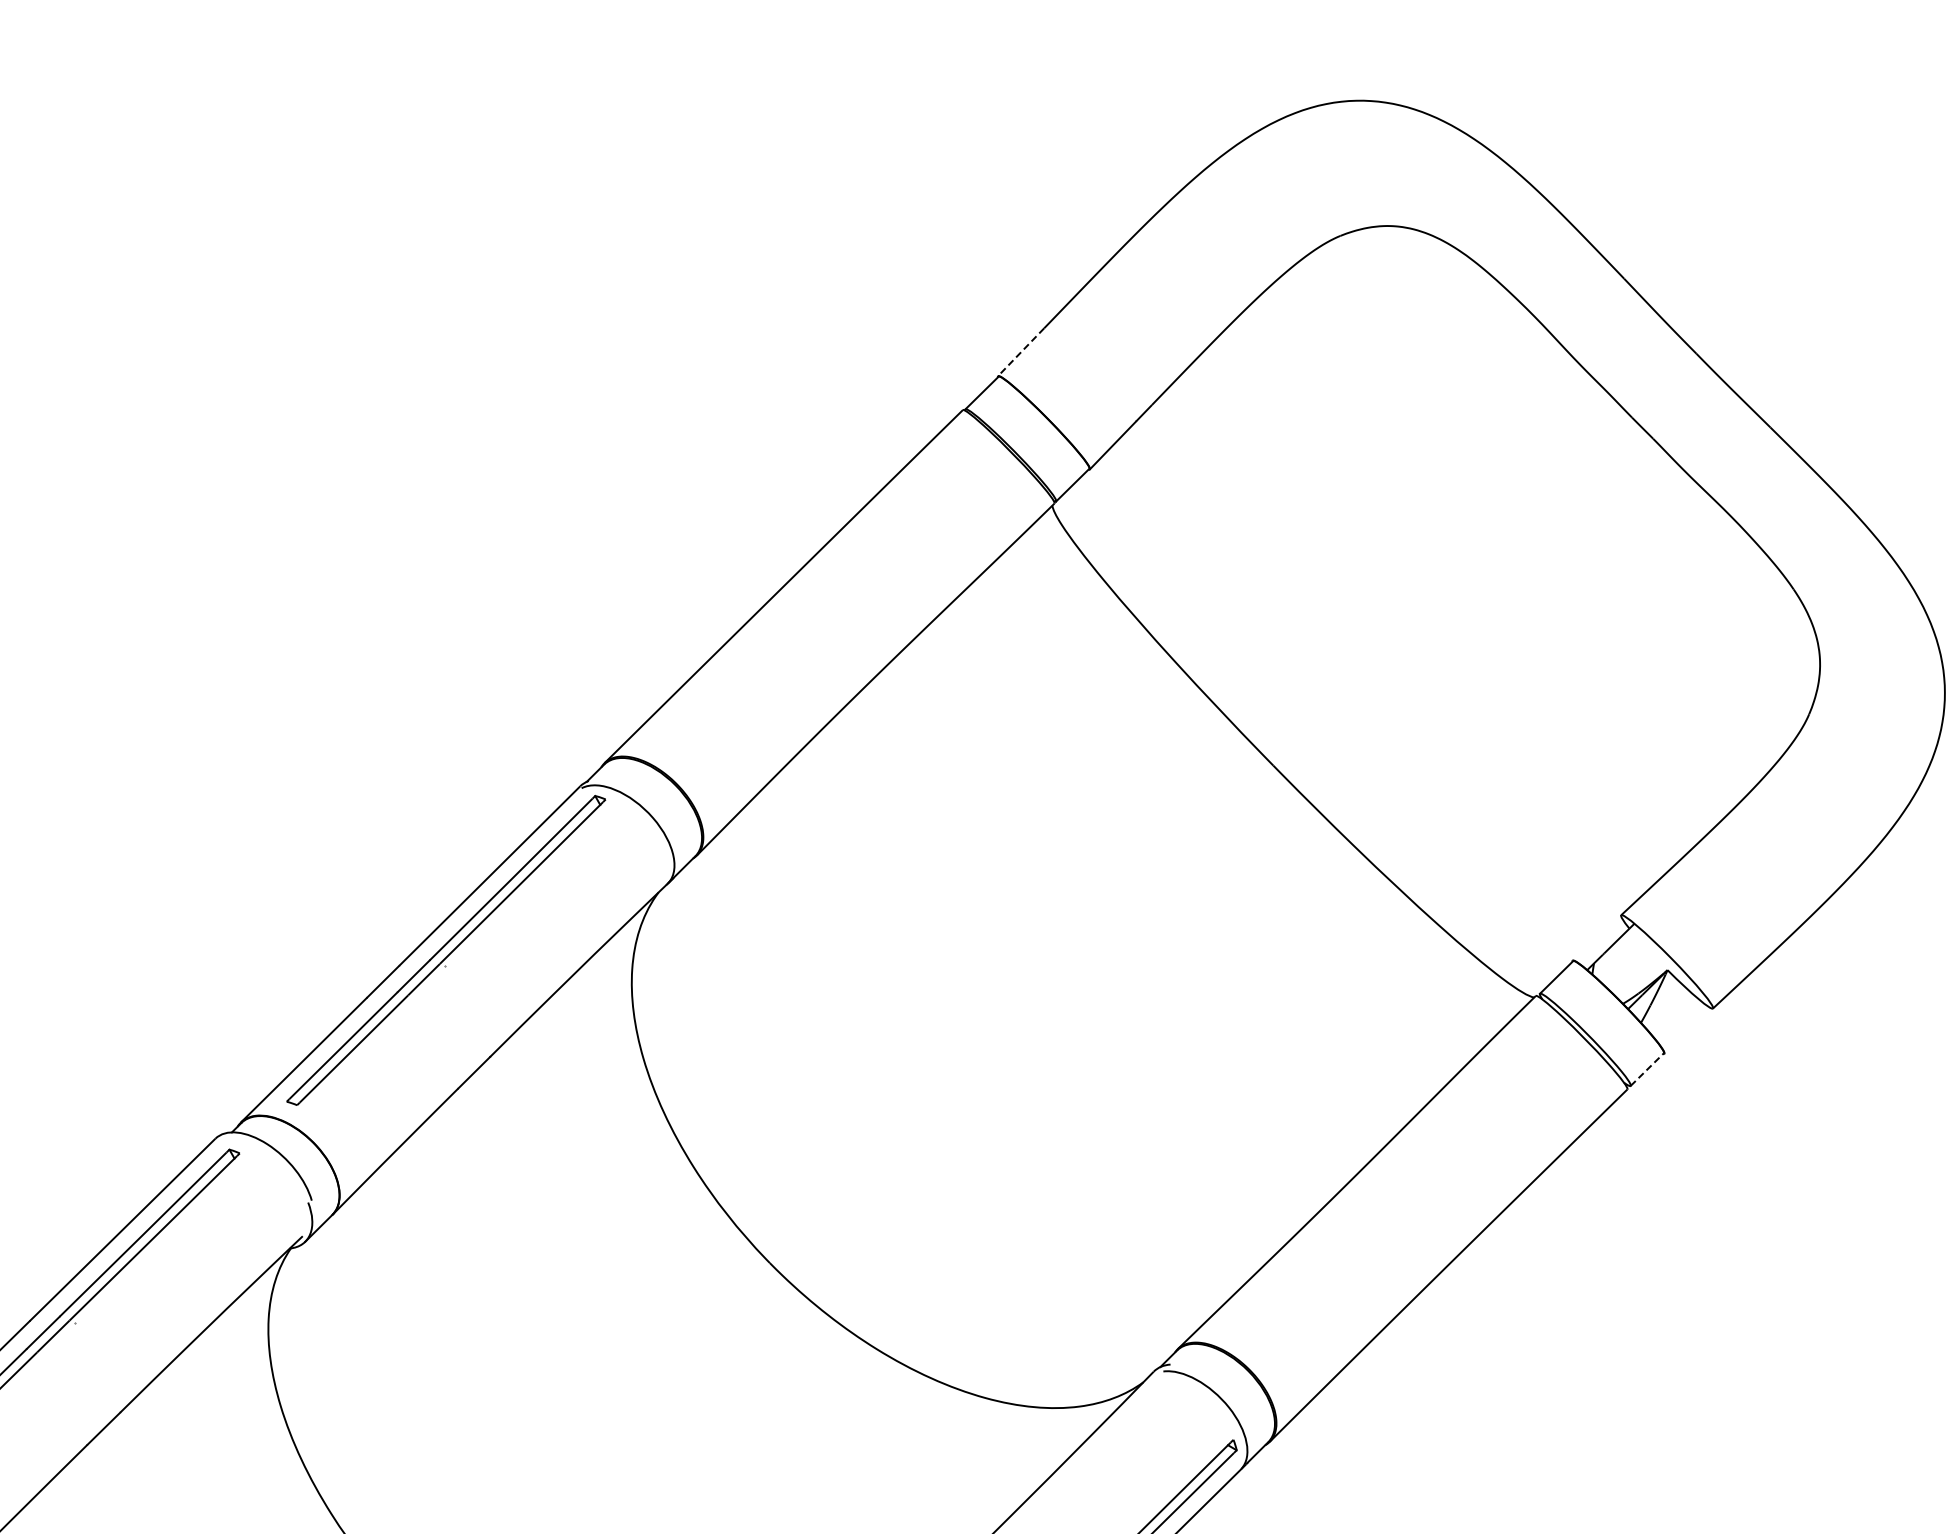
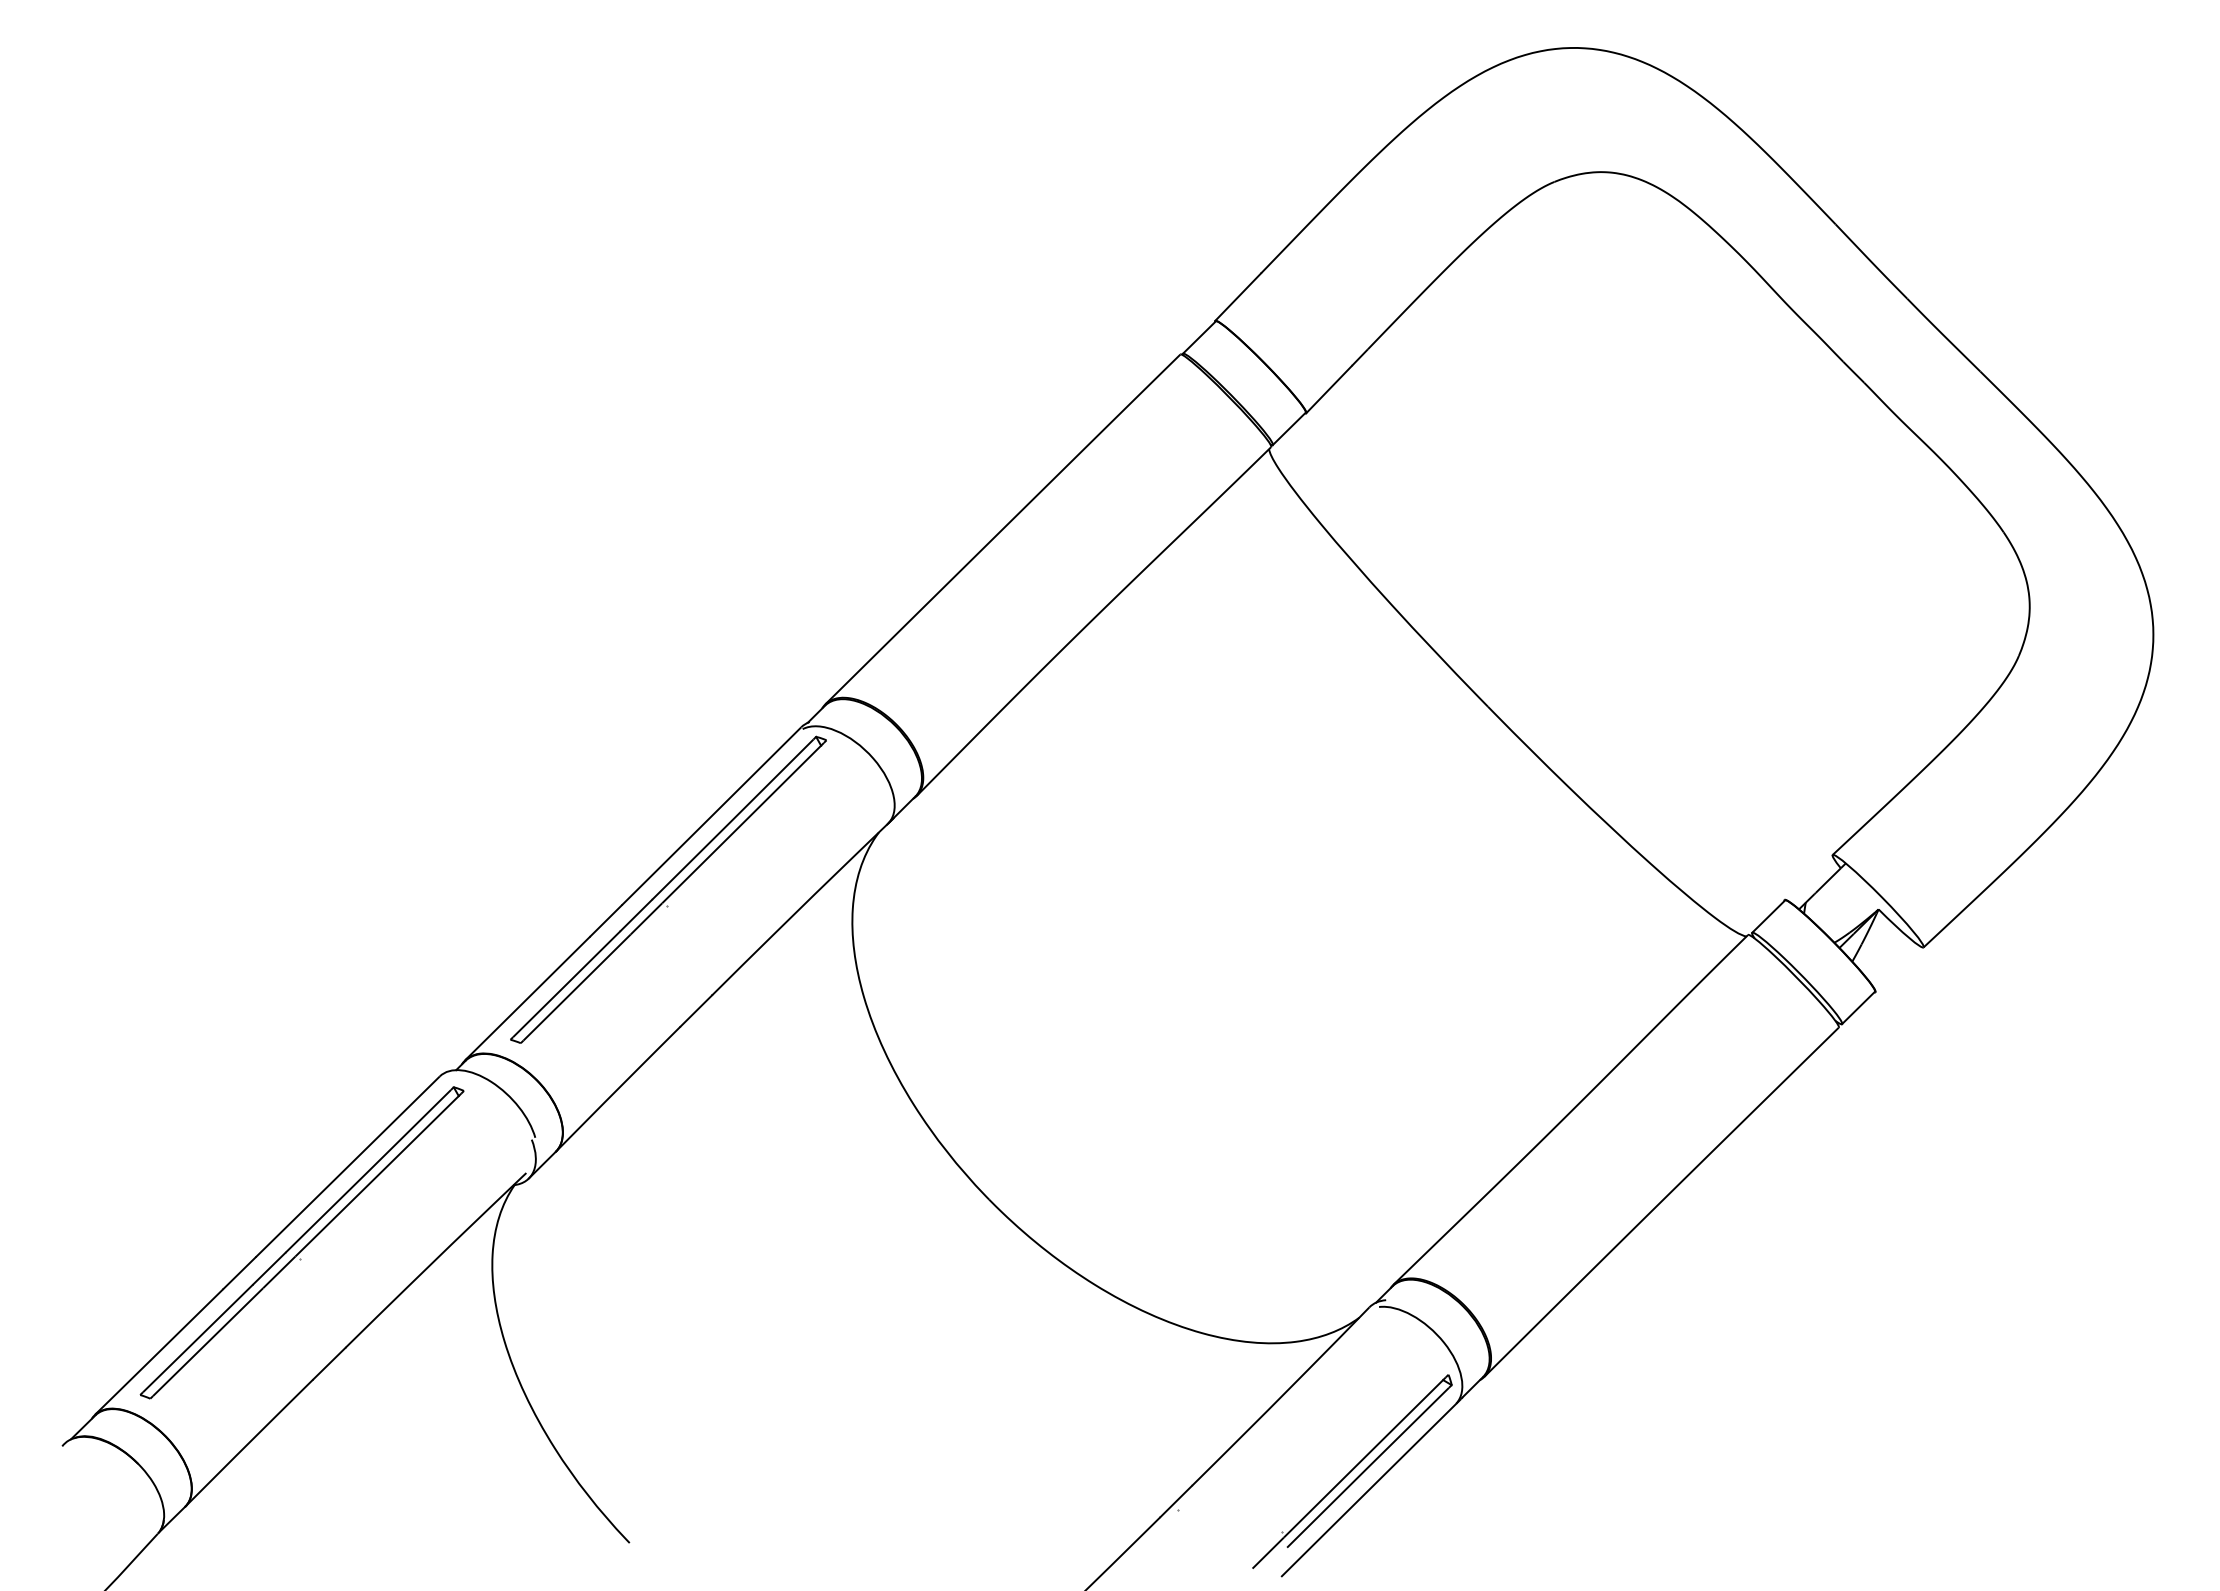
line: (1021, 352) -> (1238, 297), dashed -> solid
line: (1647, 1069) -> (1858, 1007), dashed -> solid

